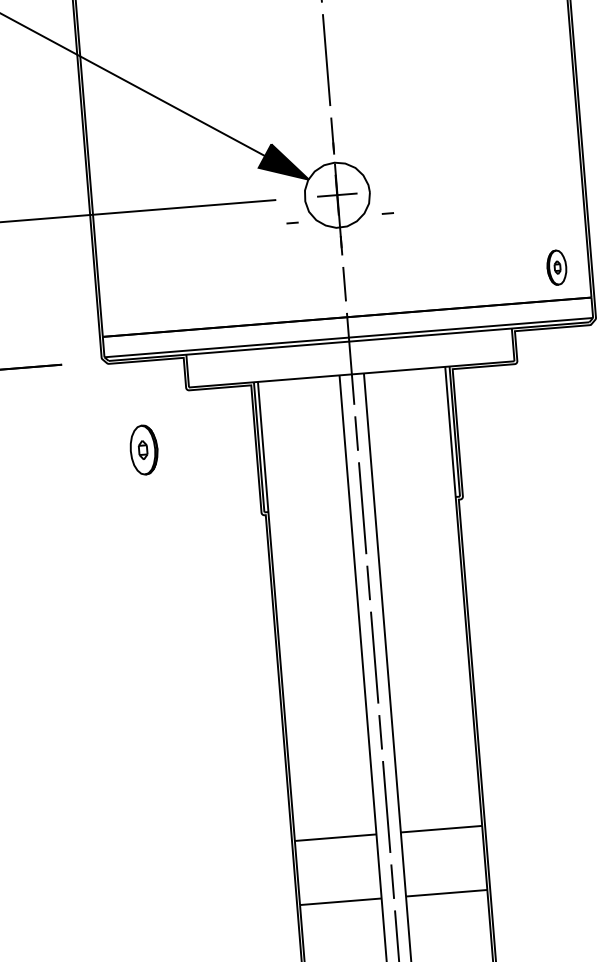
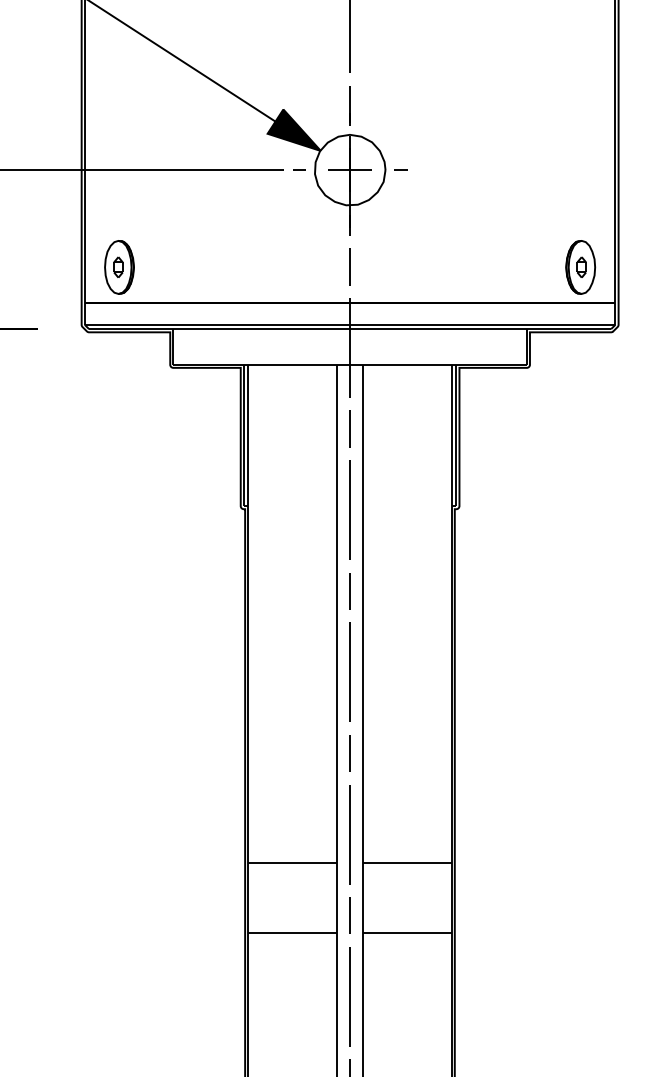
line: (387, 212) -> (400, 169), moved
line: (292, 222) -> (299, 169), moved
part: (556, 267) -> (580, 267), size x1.43
part: (144, 450) -> (119, 267), moved

